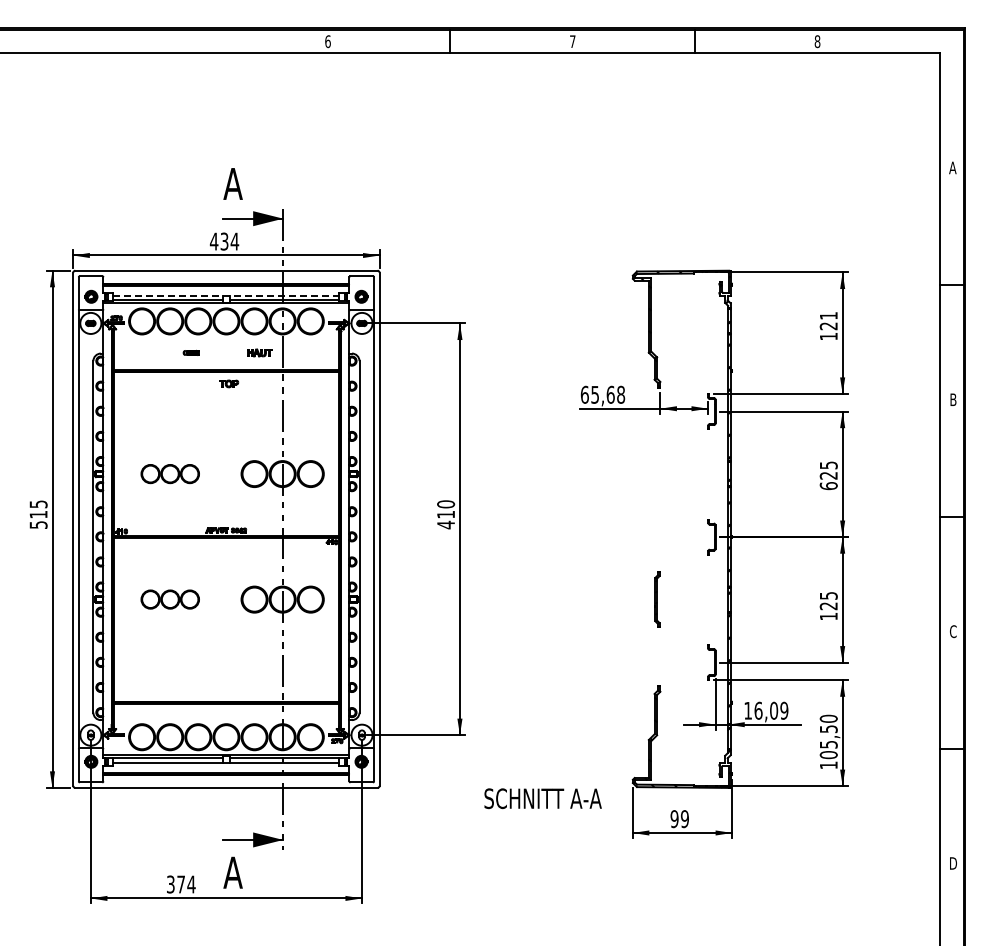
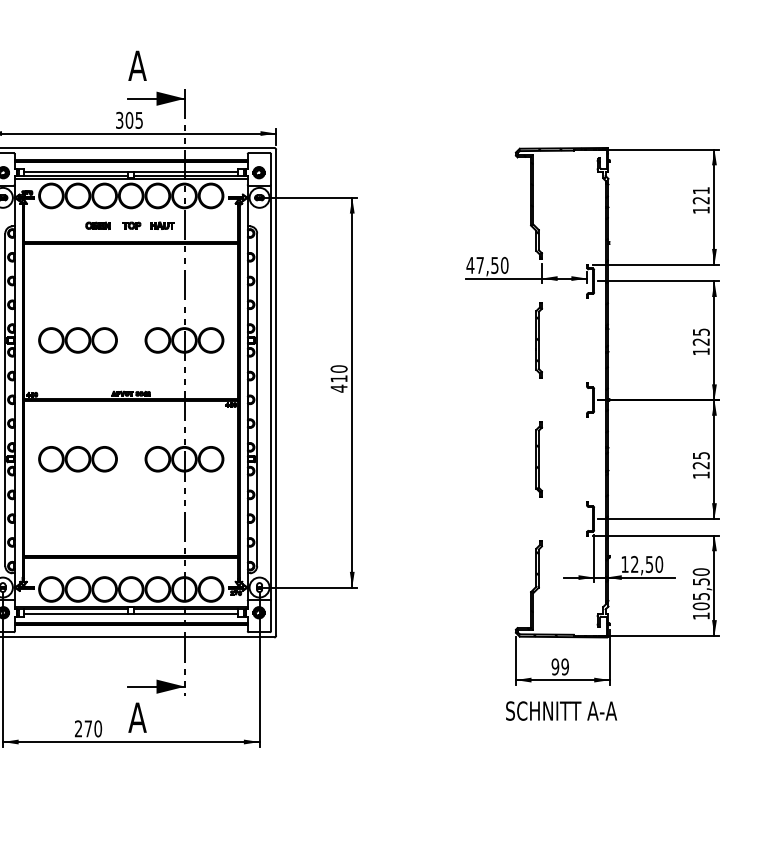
text: (224, 241) -> (129, 120), 434 -> 305
line: (226, 295) -> (131, 171), dashed -> solid
part: (190, 352) -> (97, 225), size x1.67
part: (229, 383) -> (132, 225), moved
text: (602, 394) -> (487, 265), 65,68 -> 47,50
part: (170, 473) -> (78, 339), size x1.43
part: (657, 474) -> (539, 340), added
text: (828, 486) -> (701, 352), 625 -> 125
part: (170, 599) -> (78, 459), size x1.43
part: (657, 599) -> (539, 459), size x1.43
text: (771, 710) -> (647, 564), 16,09 -> 12,50
text: (542, 798) -> (560, 710), moved
text: (181, 884) -> (88, 728), 374 -> 270

